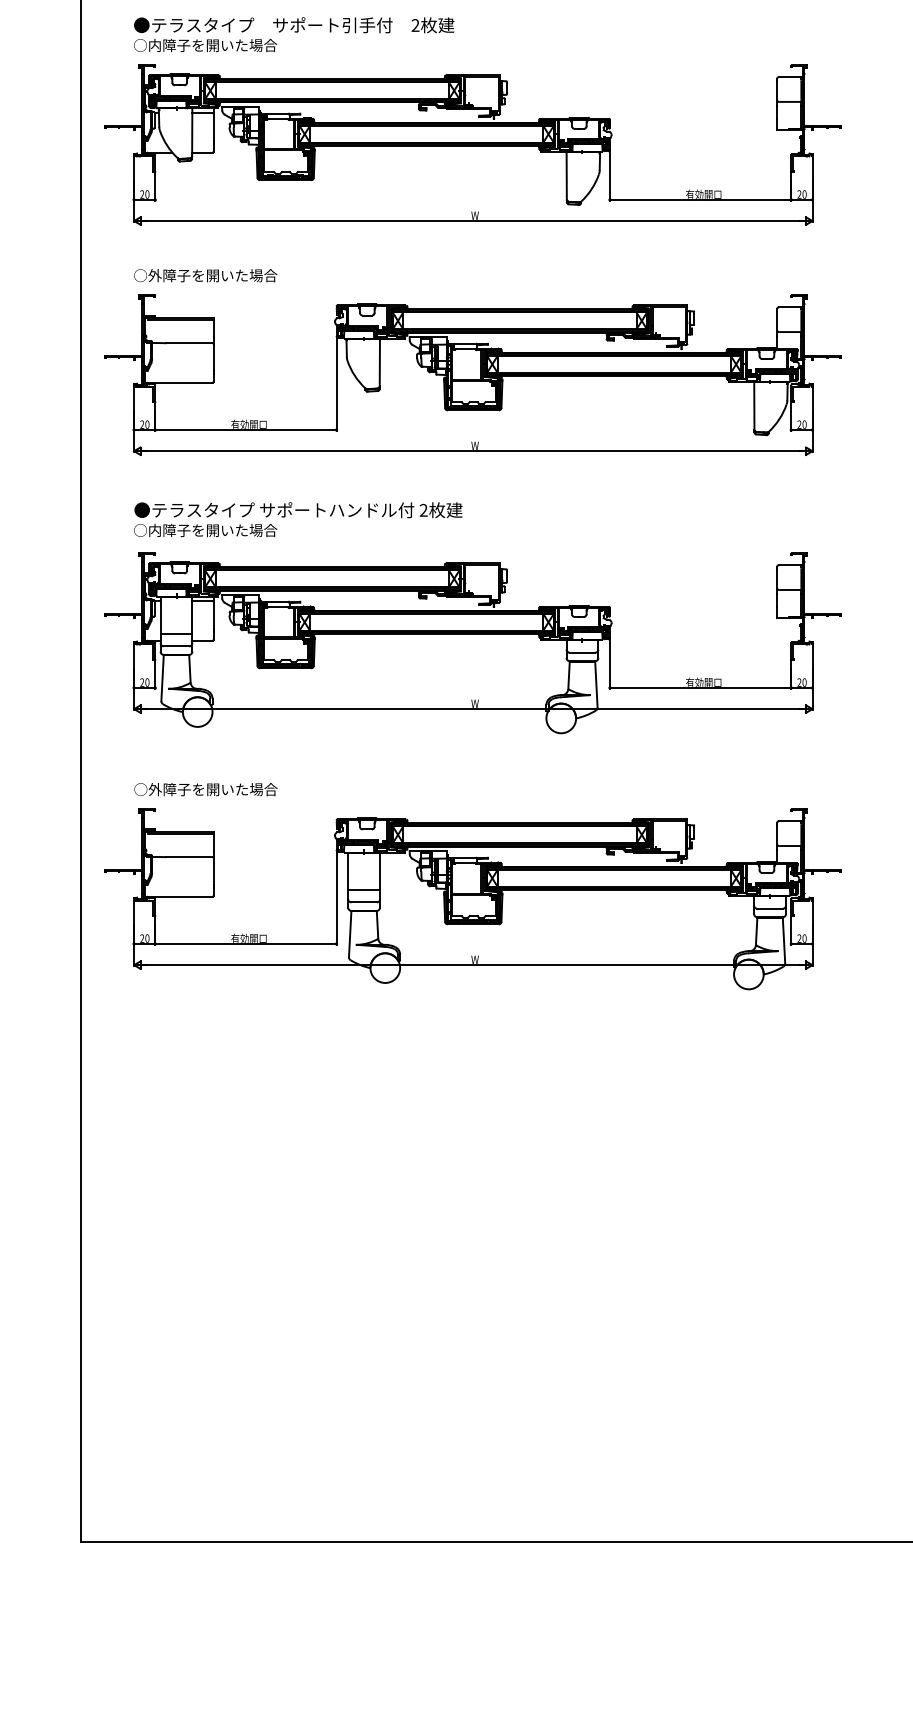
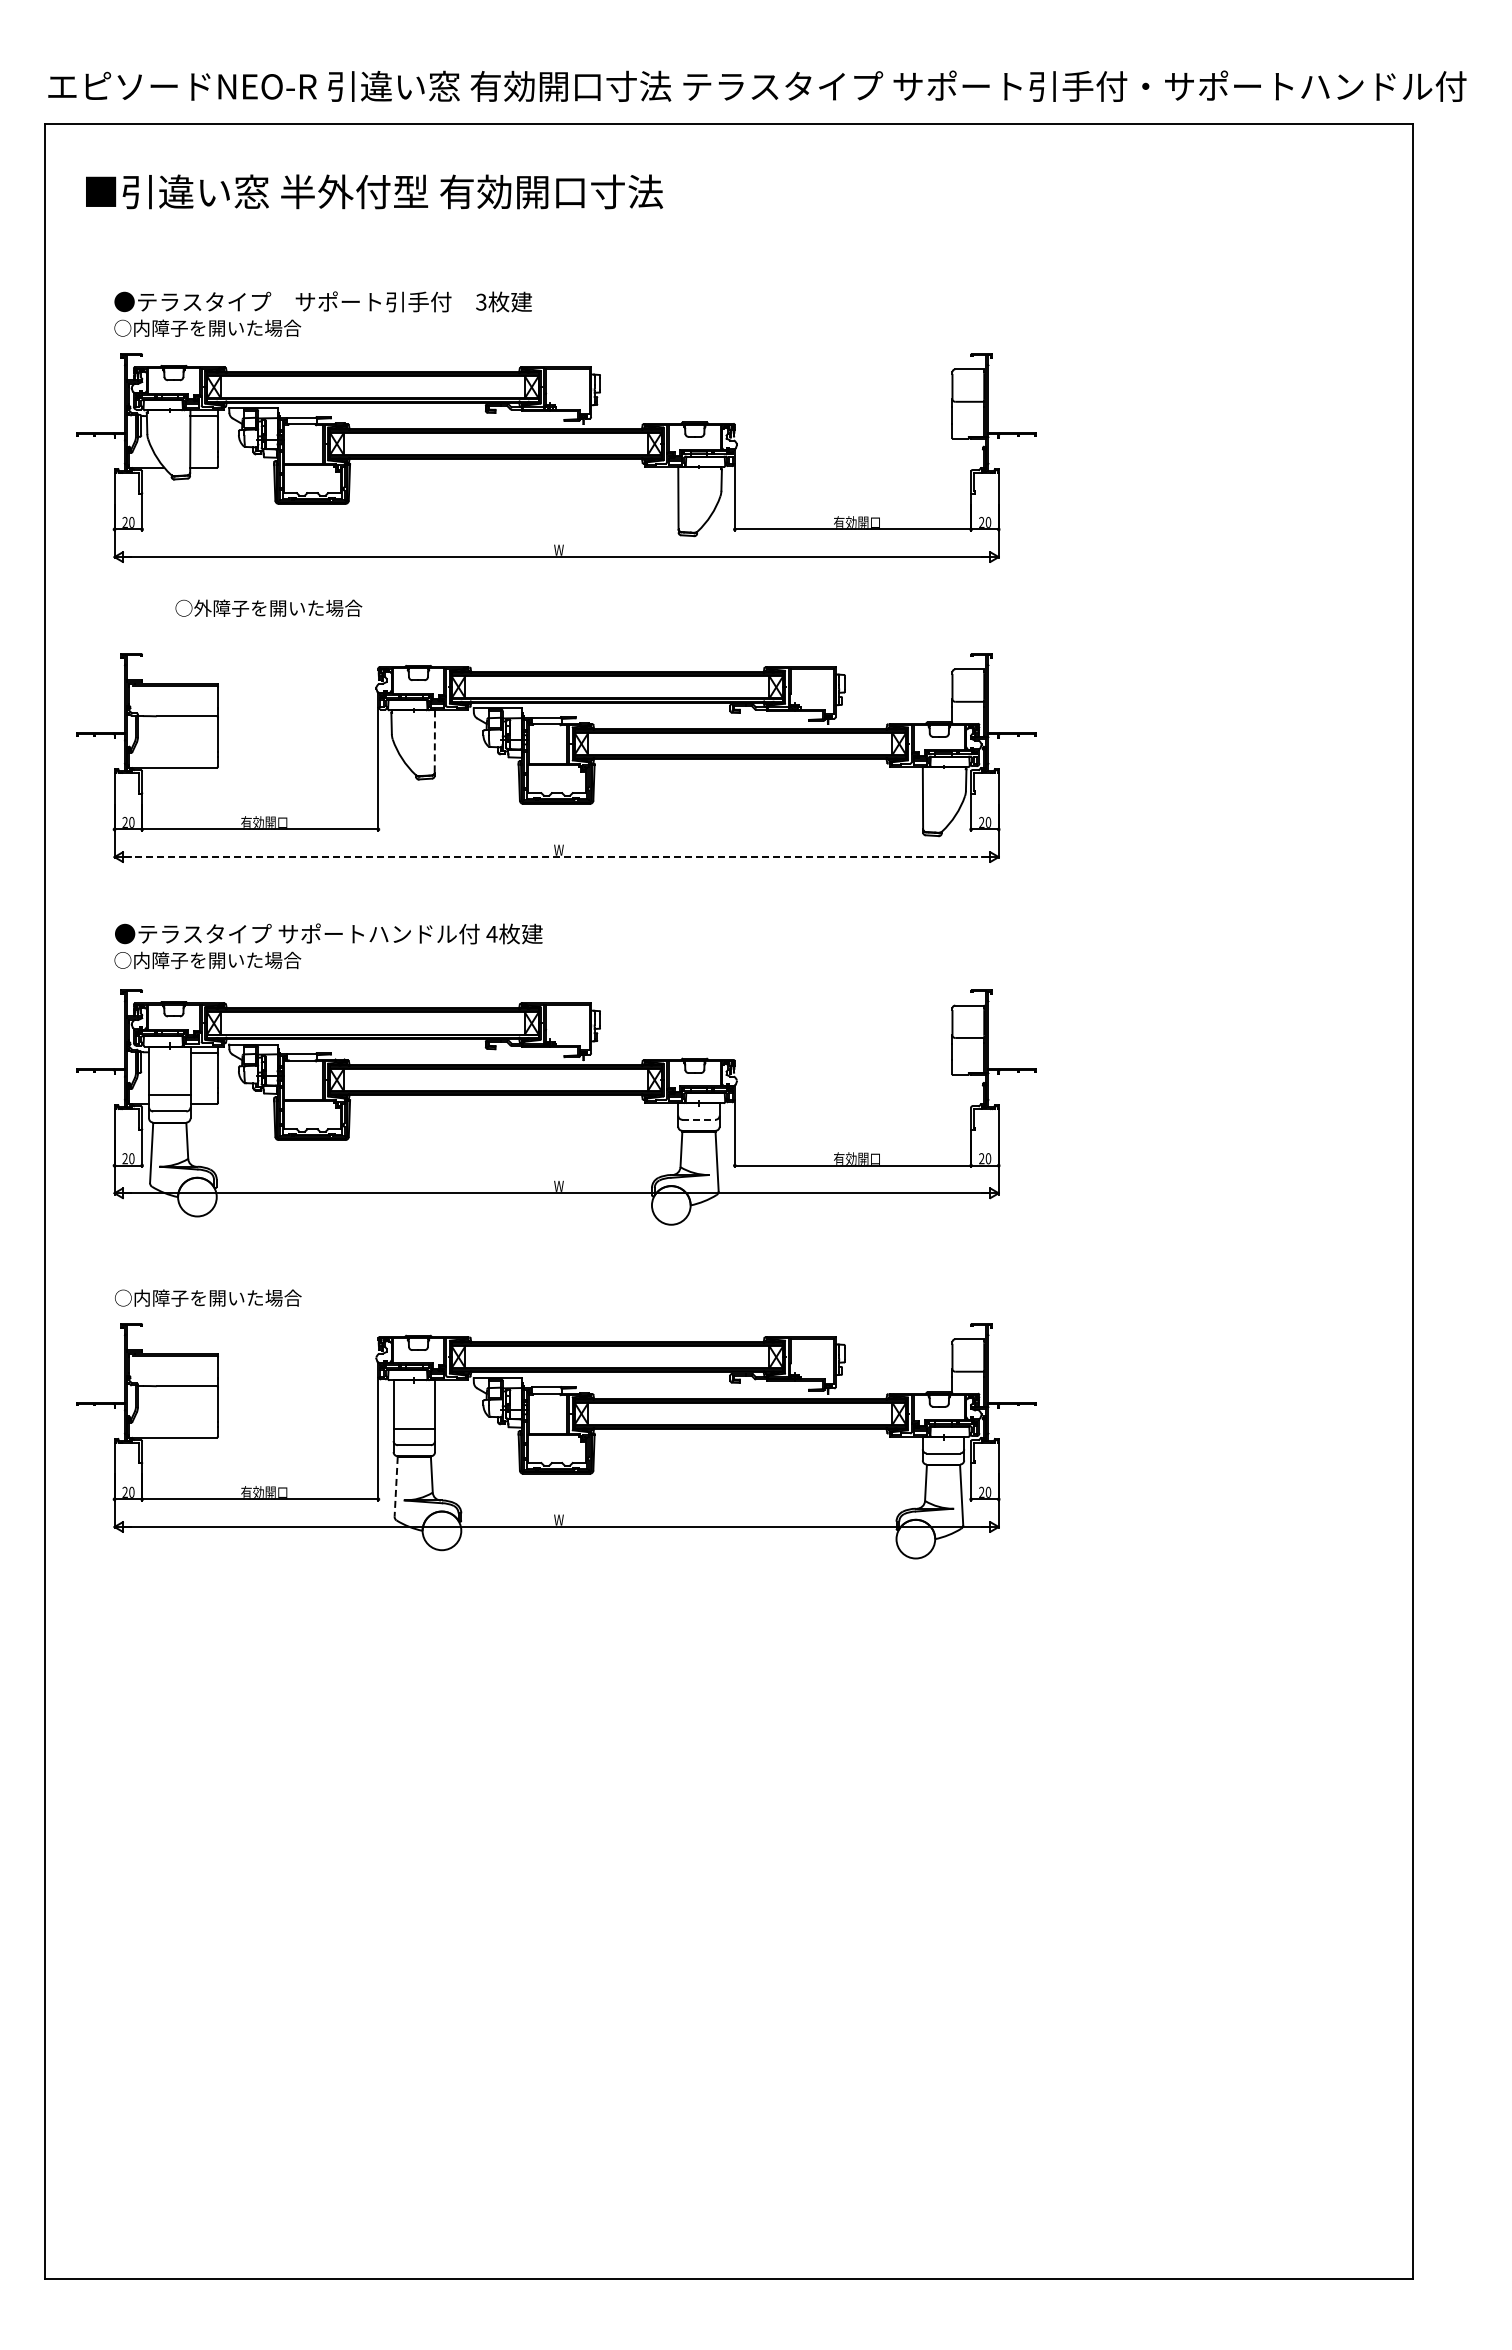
text: (415, 25) -> (481, 302), 2 -> 3
text: (205, 275) -> (268, 607), moved
line: (379, 363) -> (434, 742), solid -> dashed
line: (473, 451) -> (557, 857), solid -> dashed
text: (423, 509) -> (491, 933), 2 -> 4
line: (582, 652) -> (698, 1119), solid -> dashed
text: (155, 789) -> (142, 1297), ○外障子を開いた場合 -> ○内障子を開いた場合
line: (350, 934) -> (396, 1486), solid -> dashed

